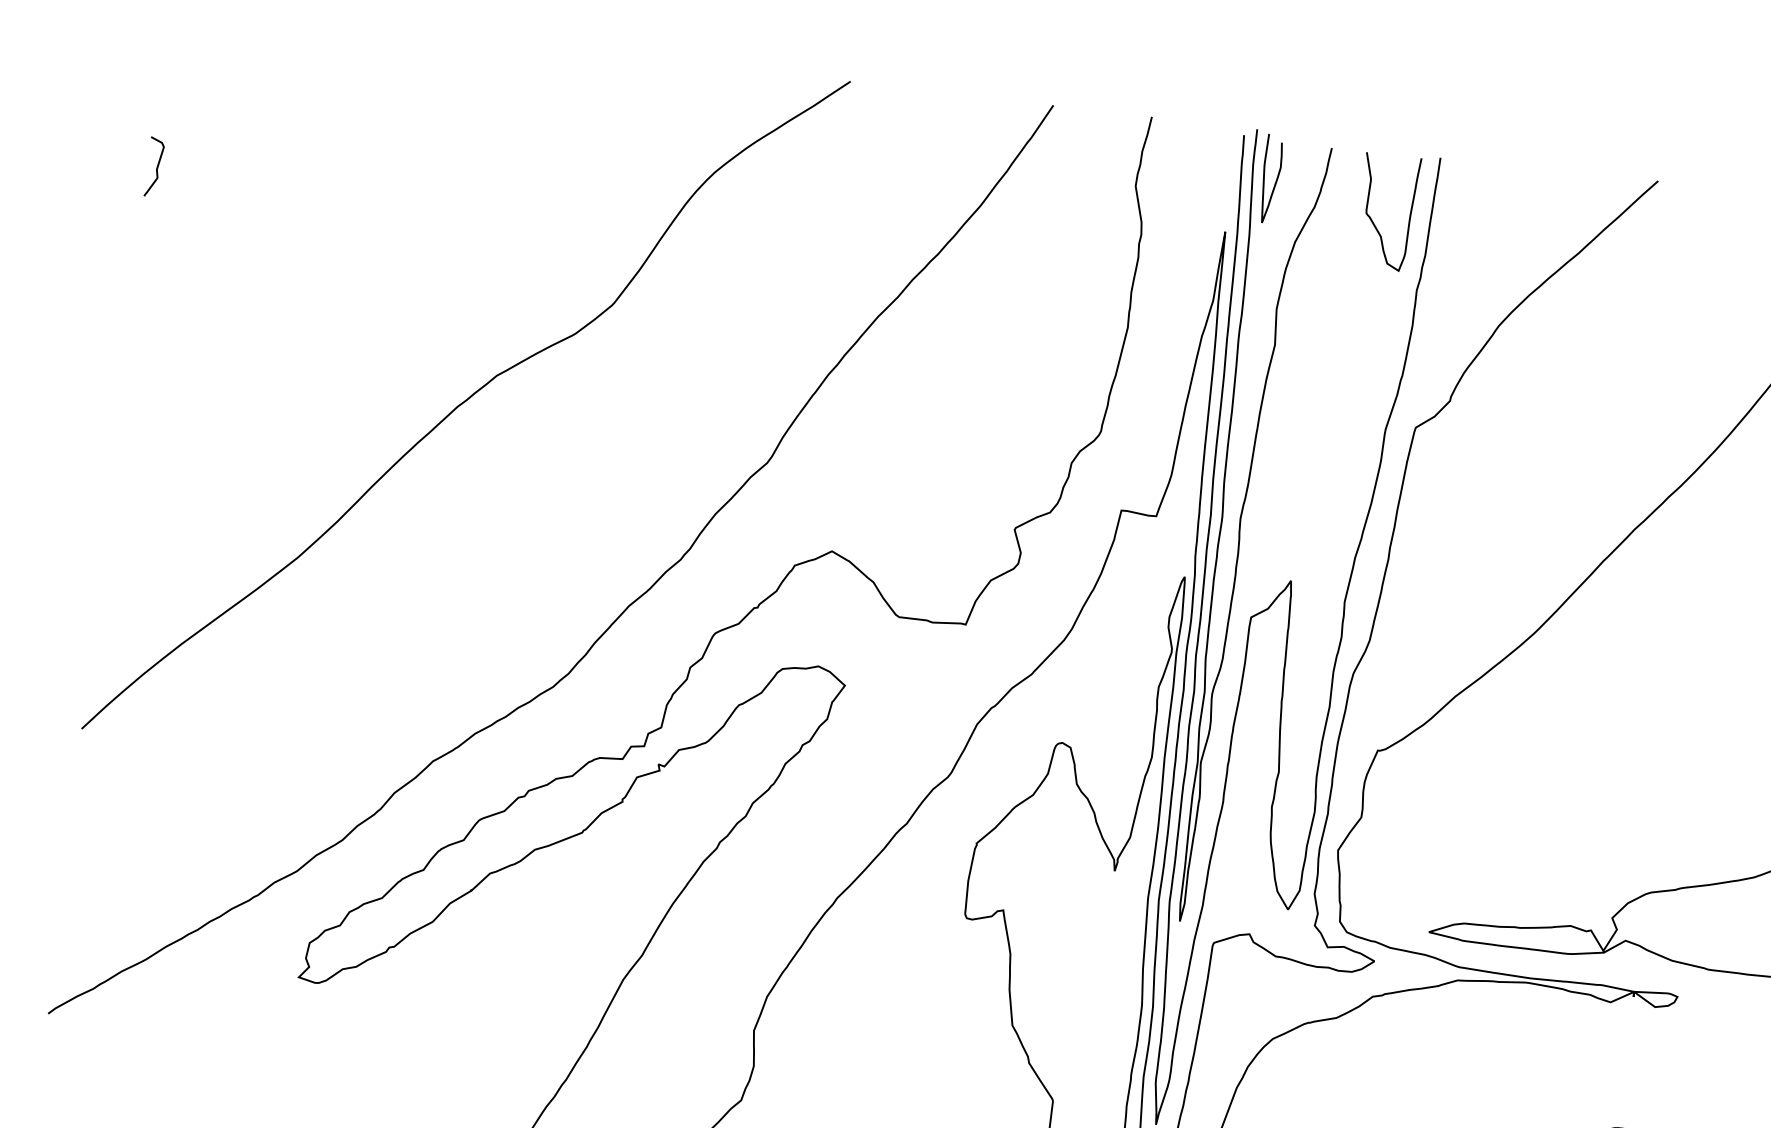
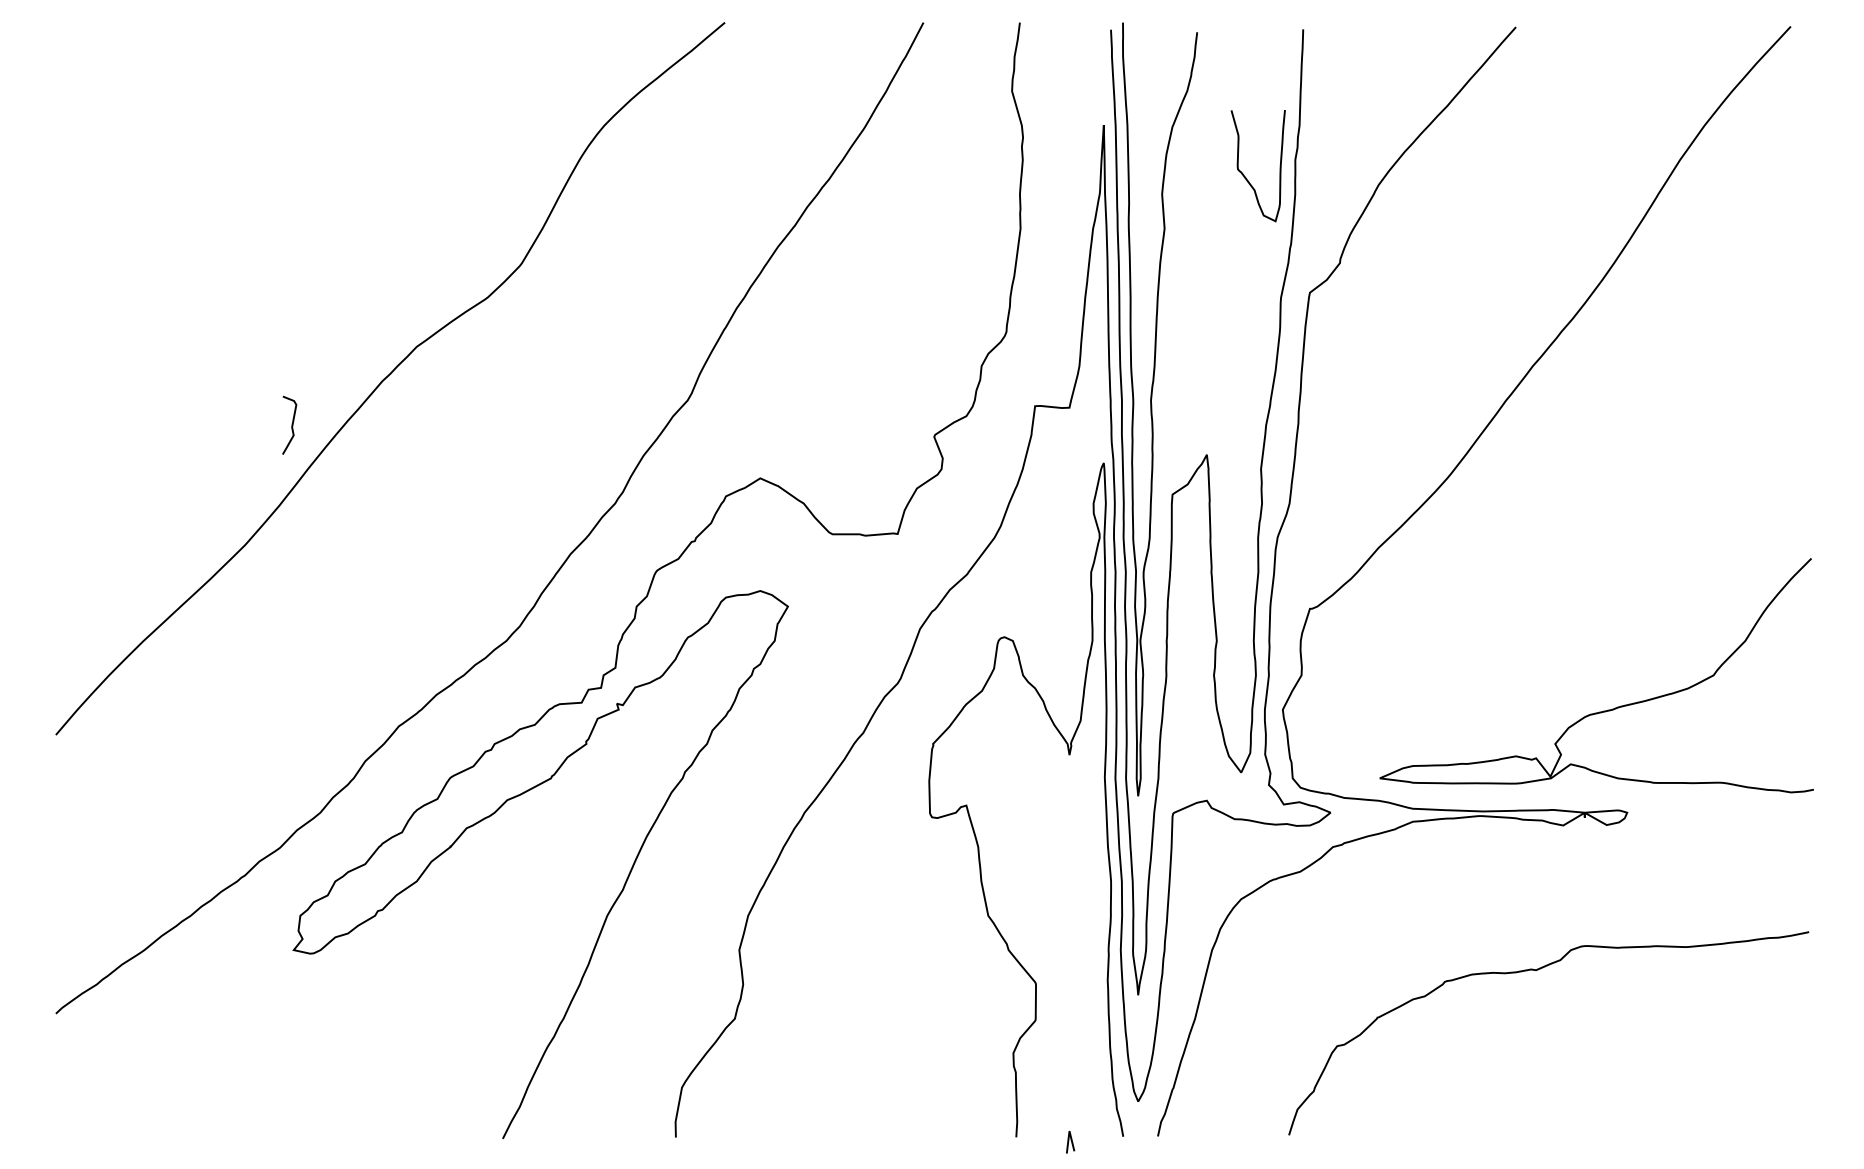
curve: (156, 166) -> (291, 424), moved
curve: (1275, 179) -> (1146, 69), removed
curve: (1374, 222) -> (1246, 177), moved

